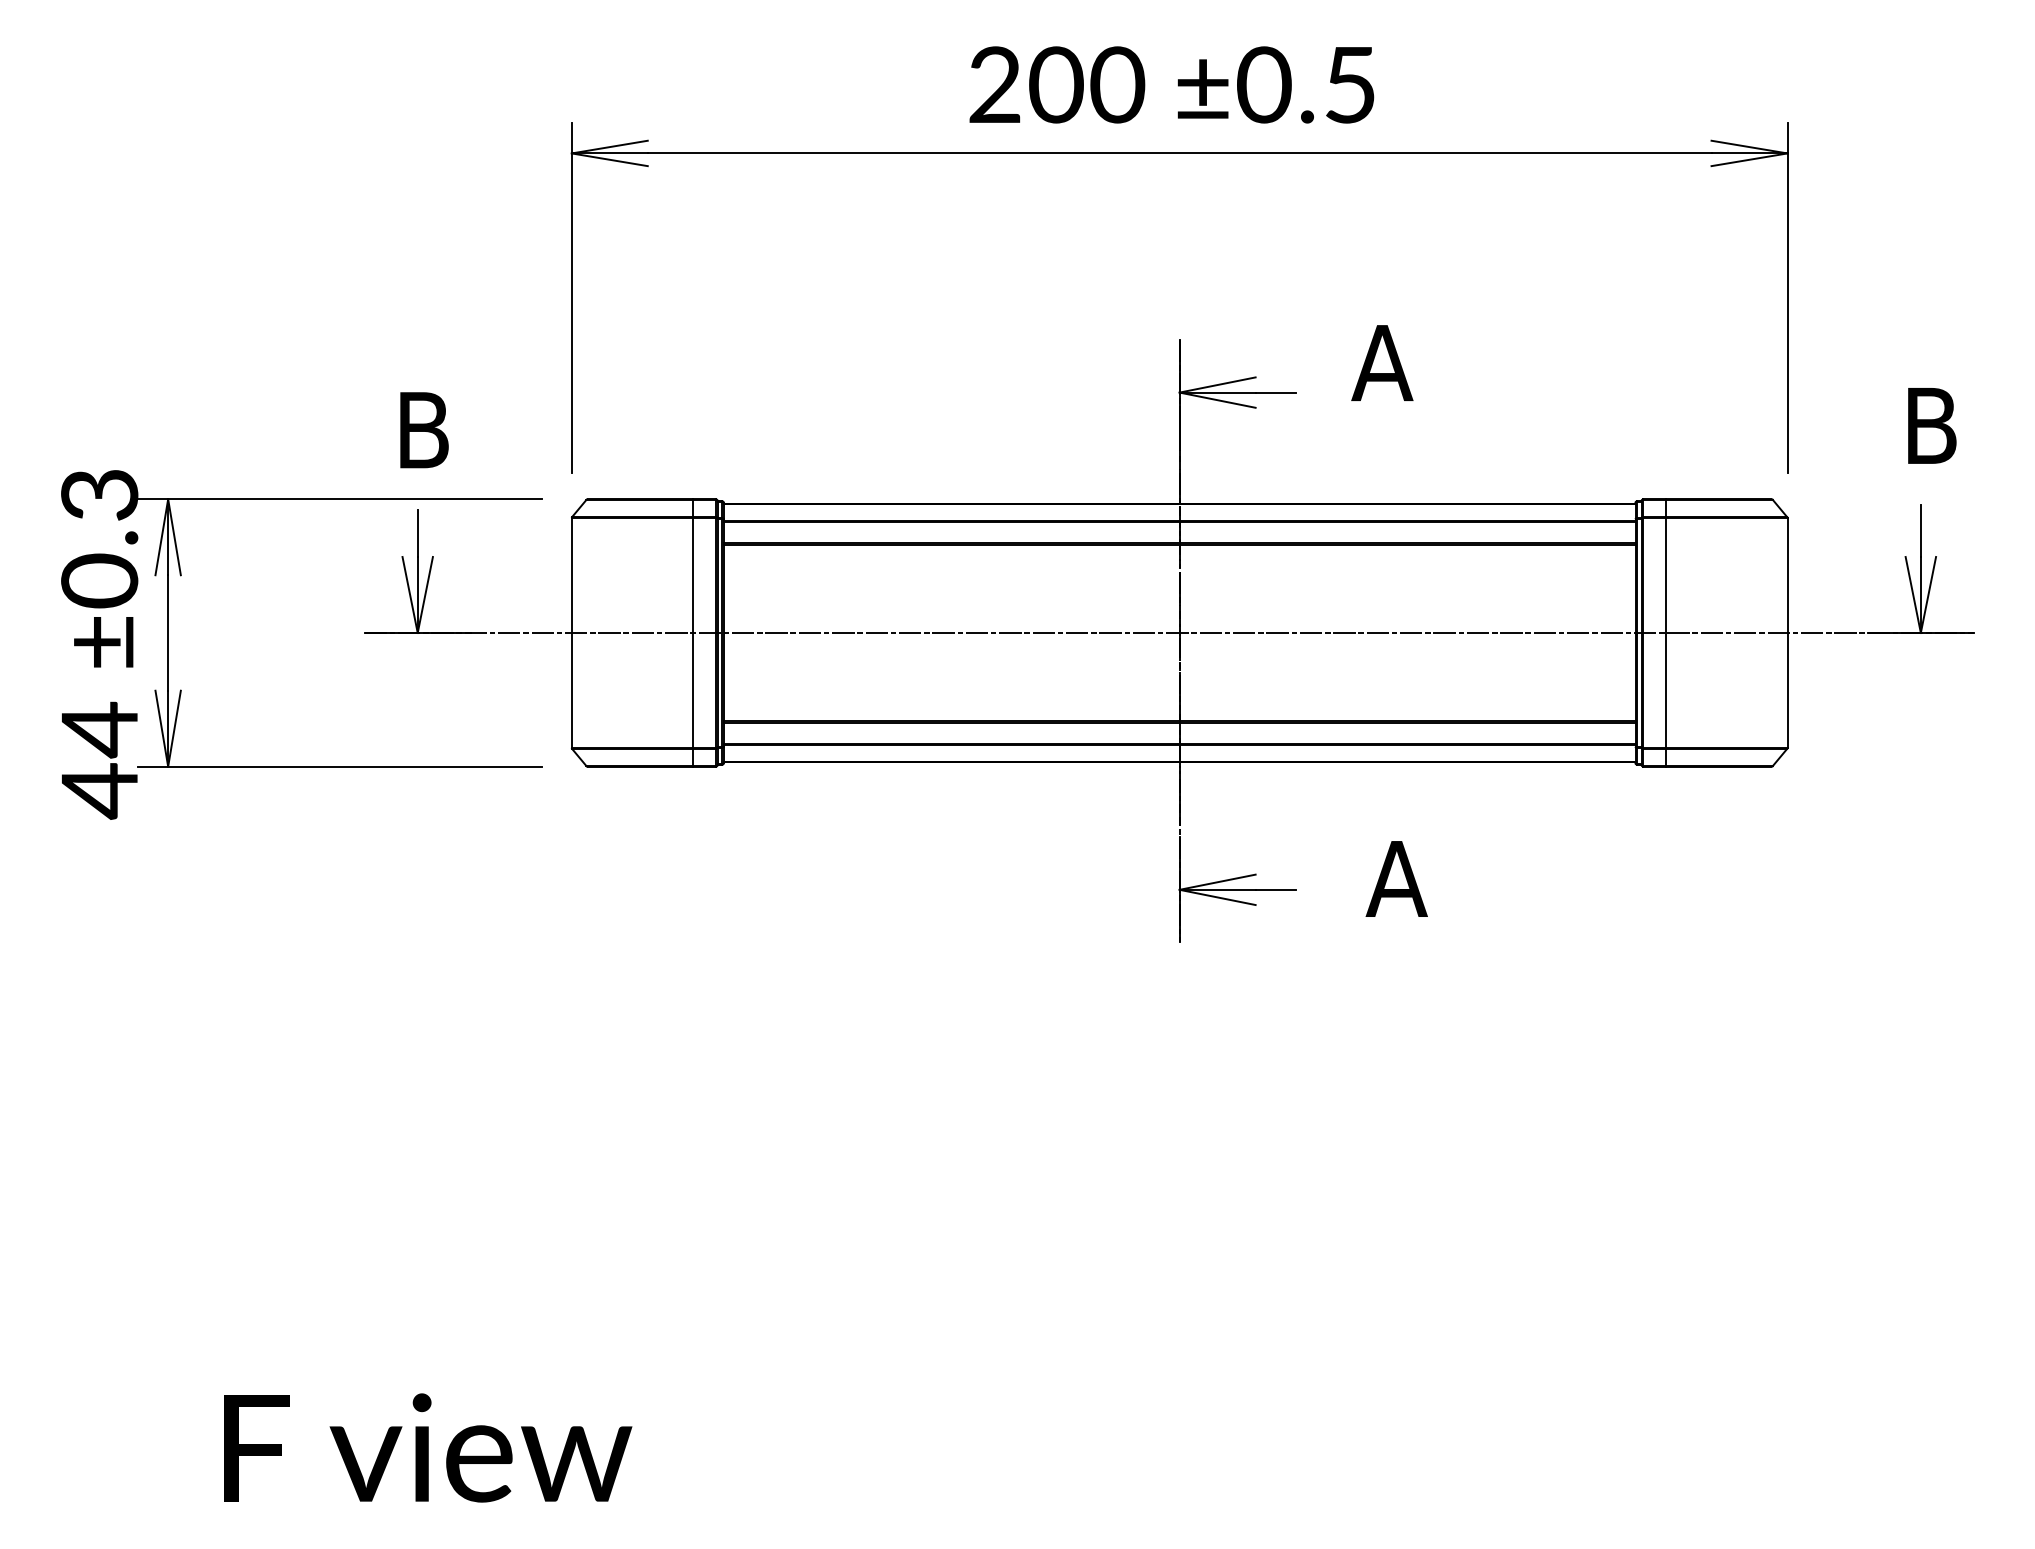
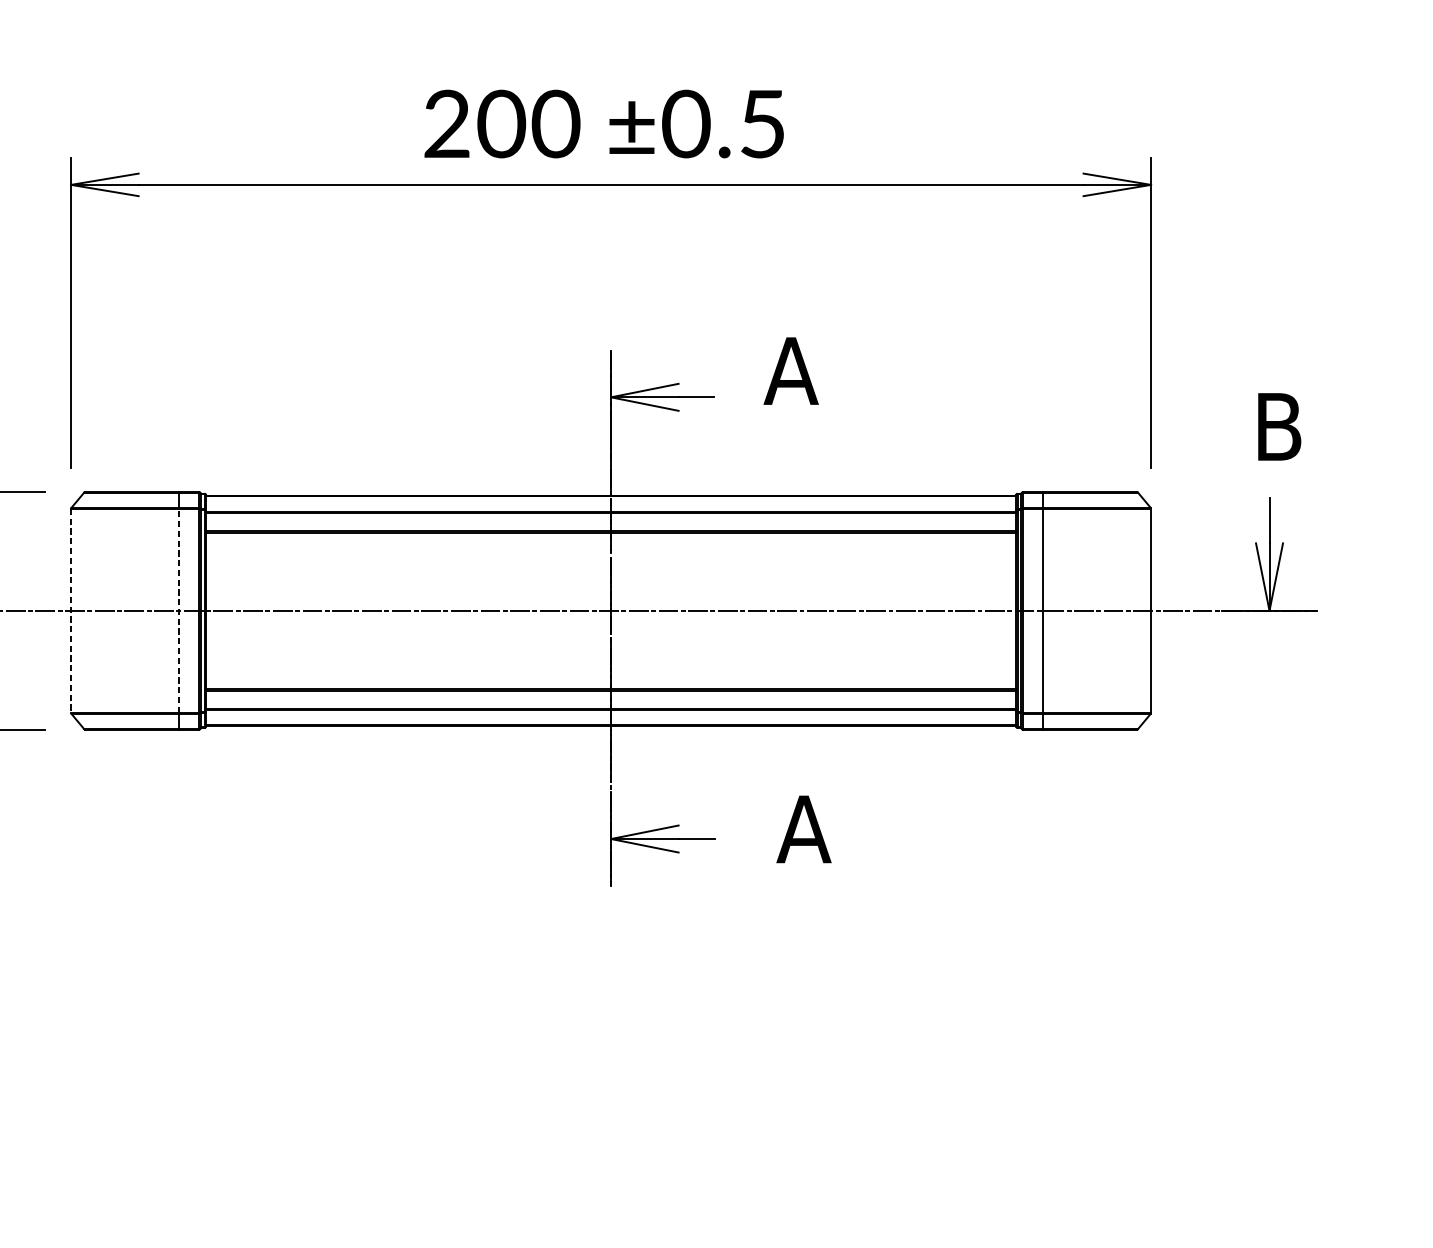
line: (571, 633) -> (70, 611), solid -> dashed
line: (693, 633) -> (179, 611), solid -> dashed

